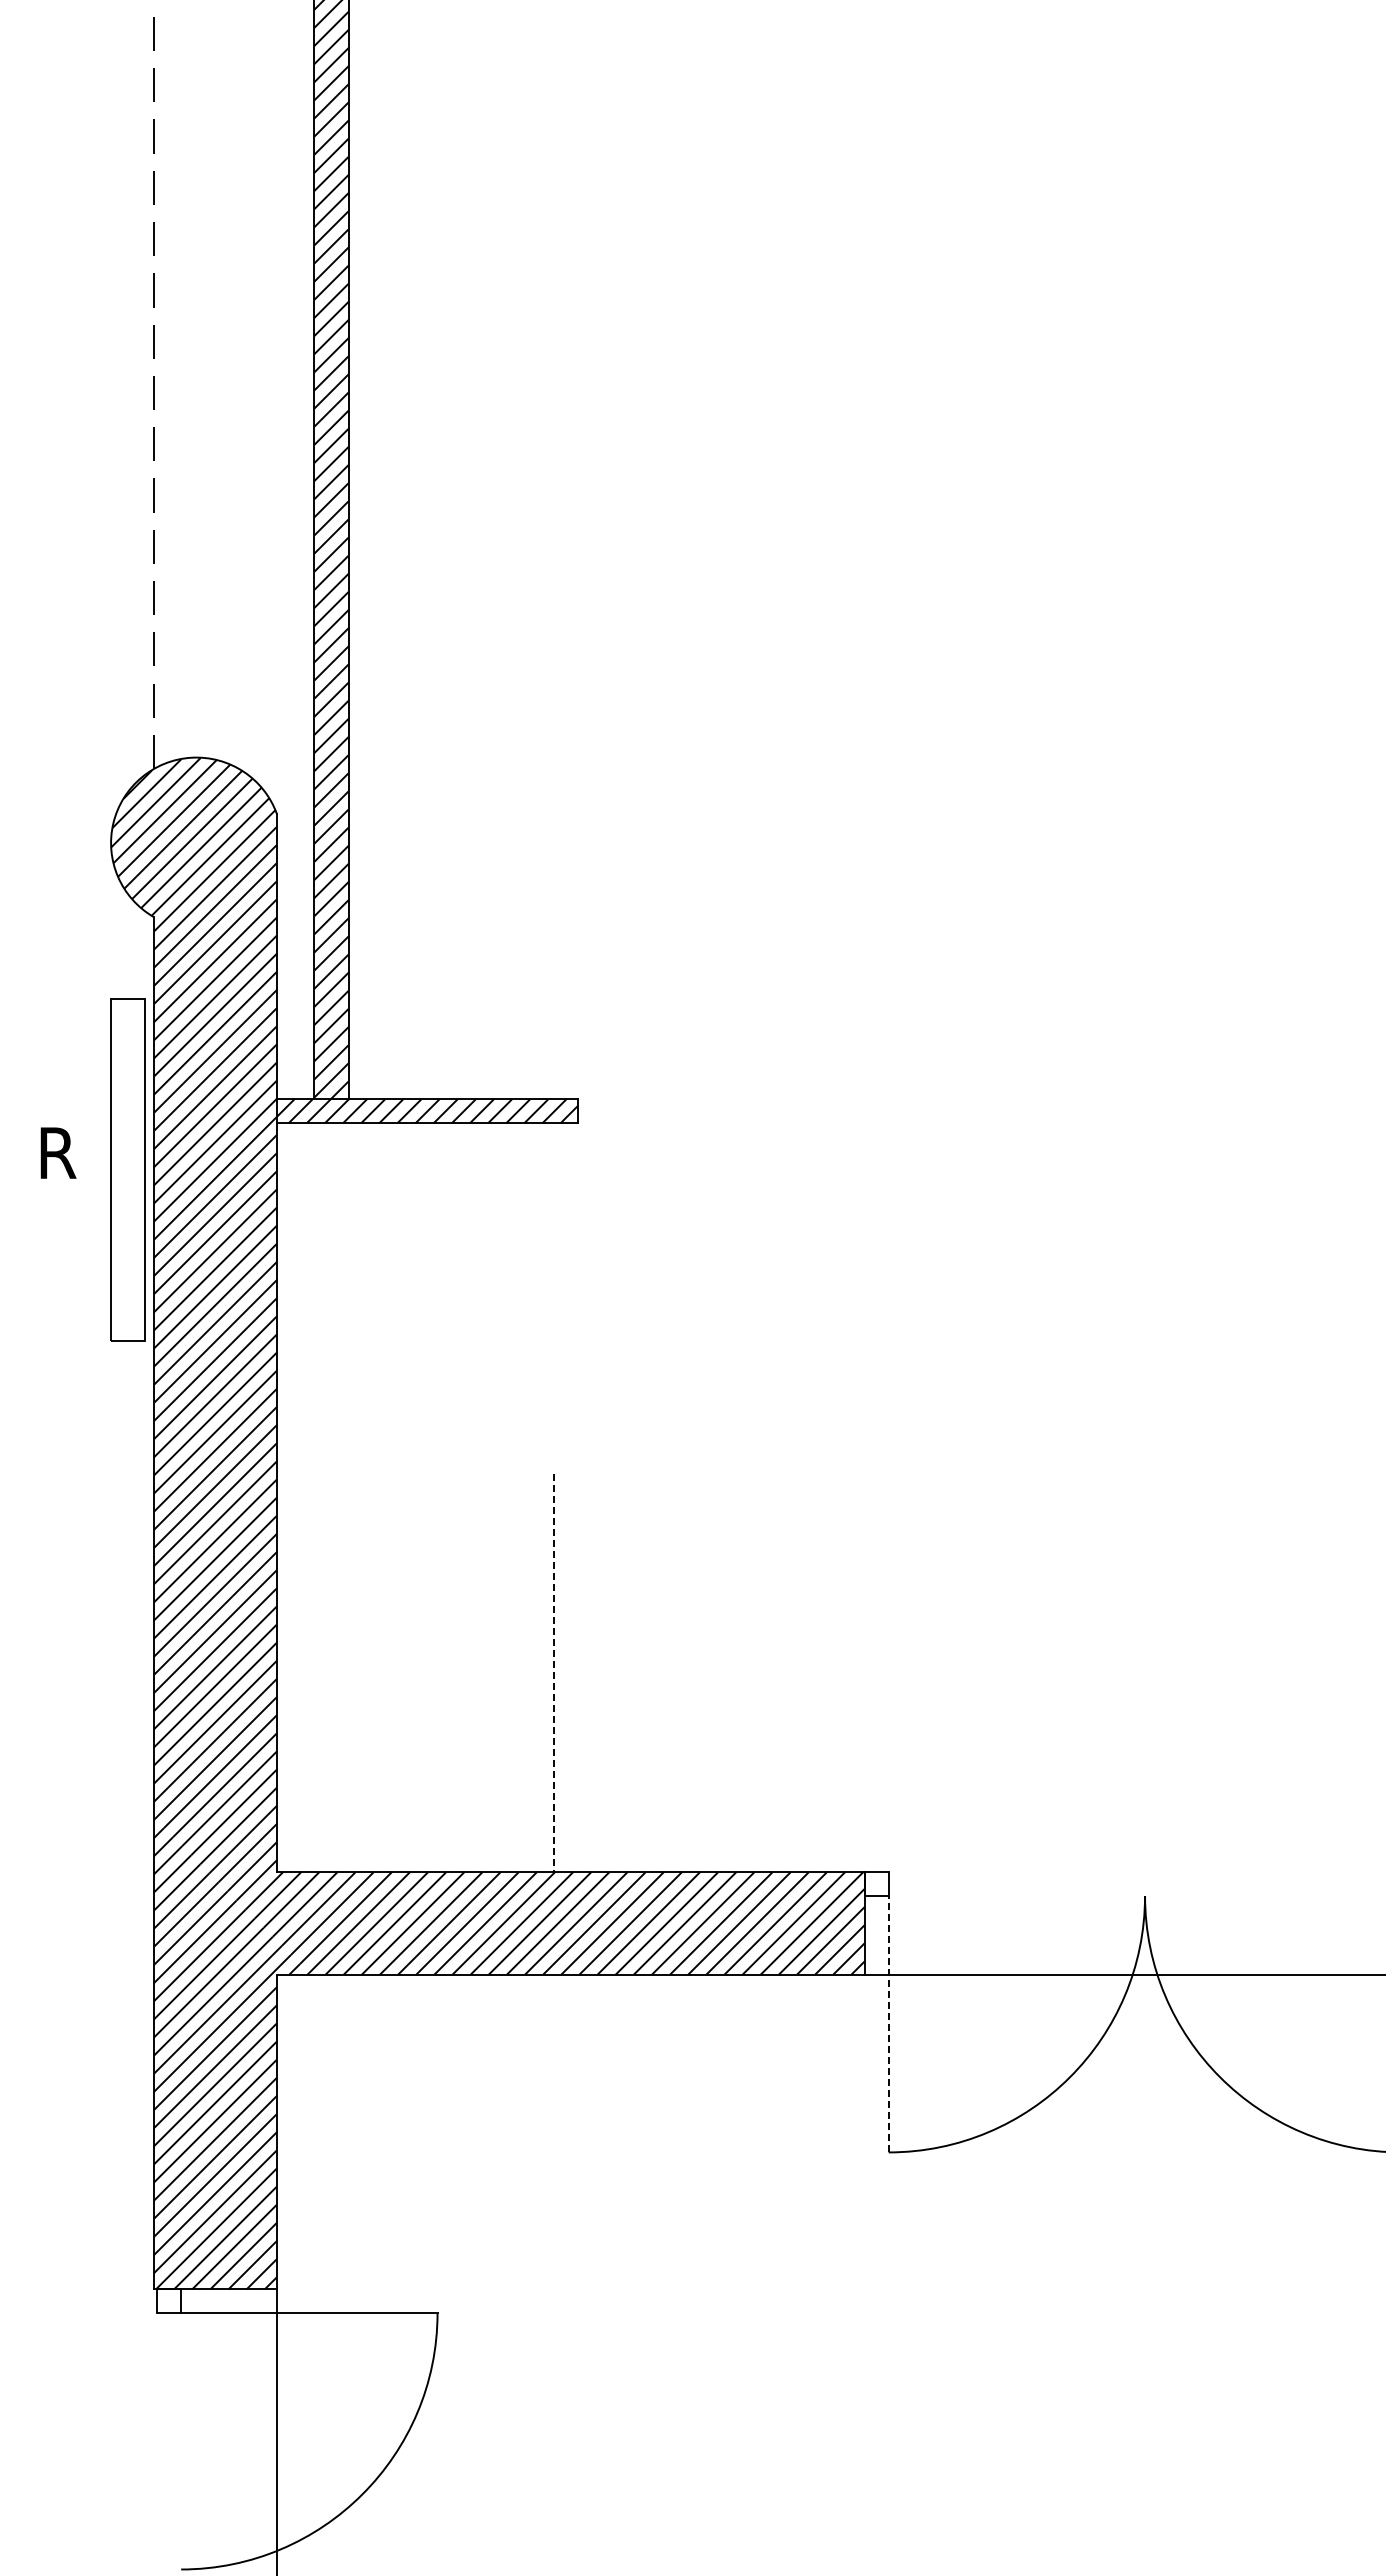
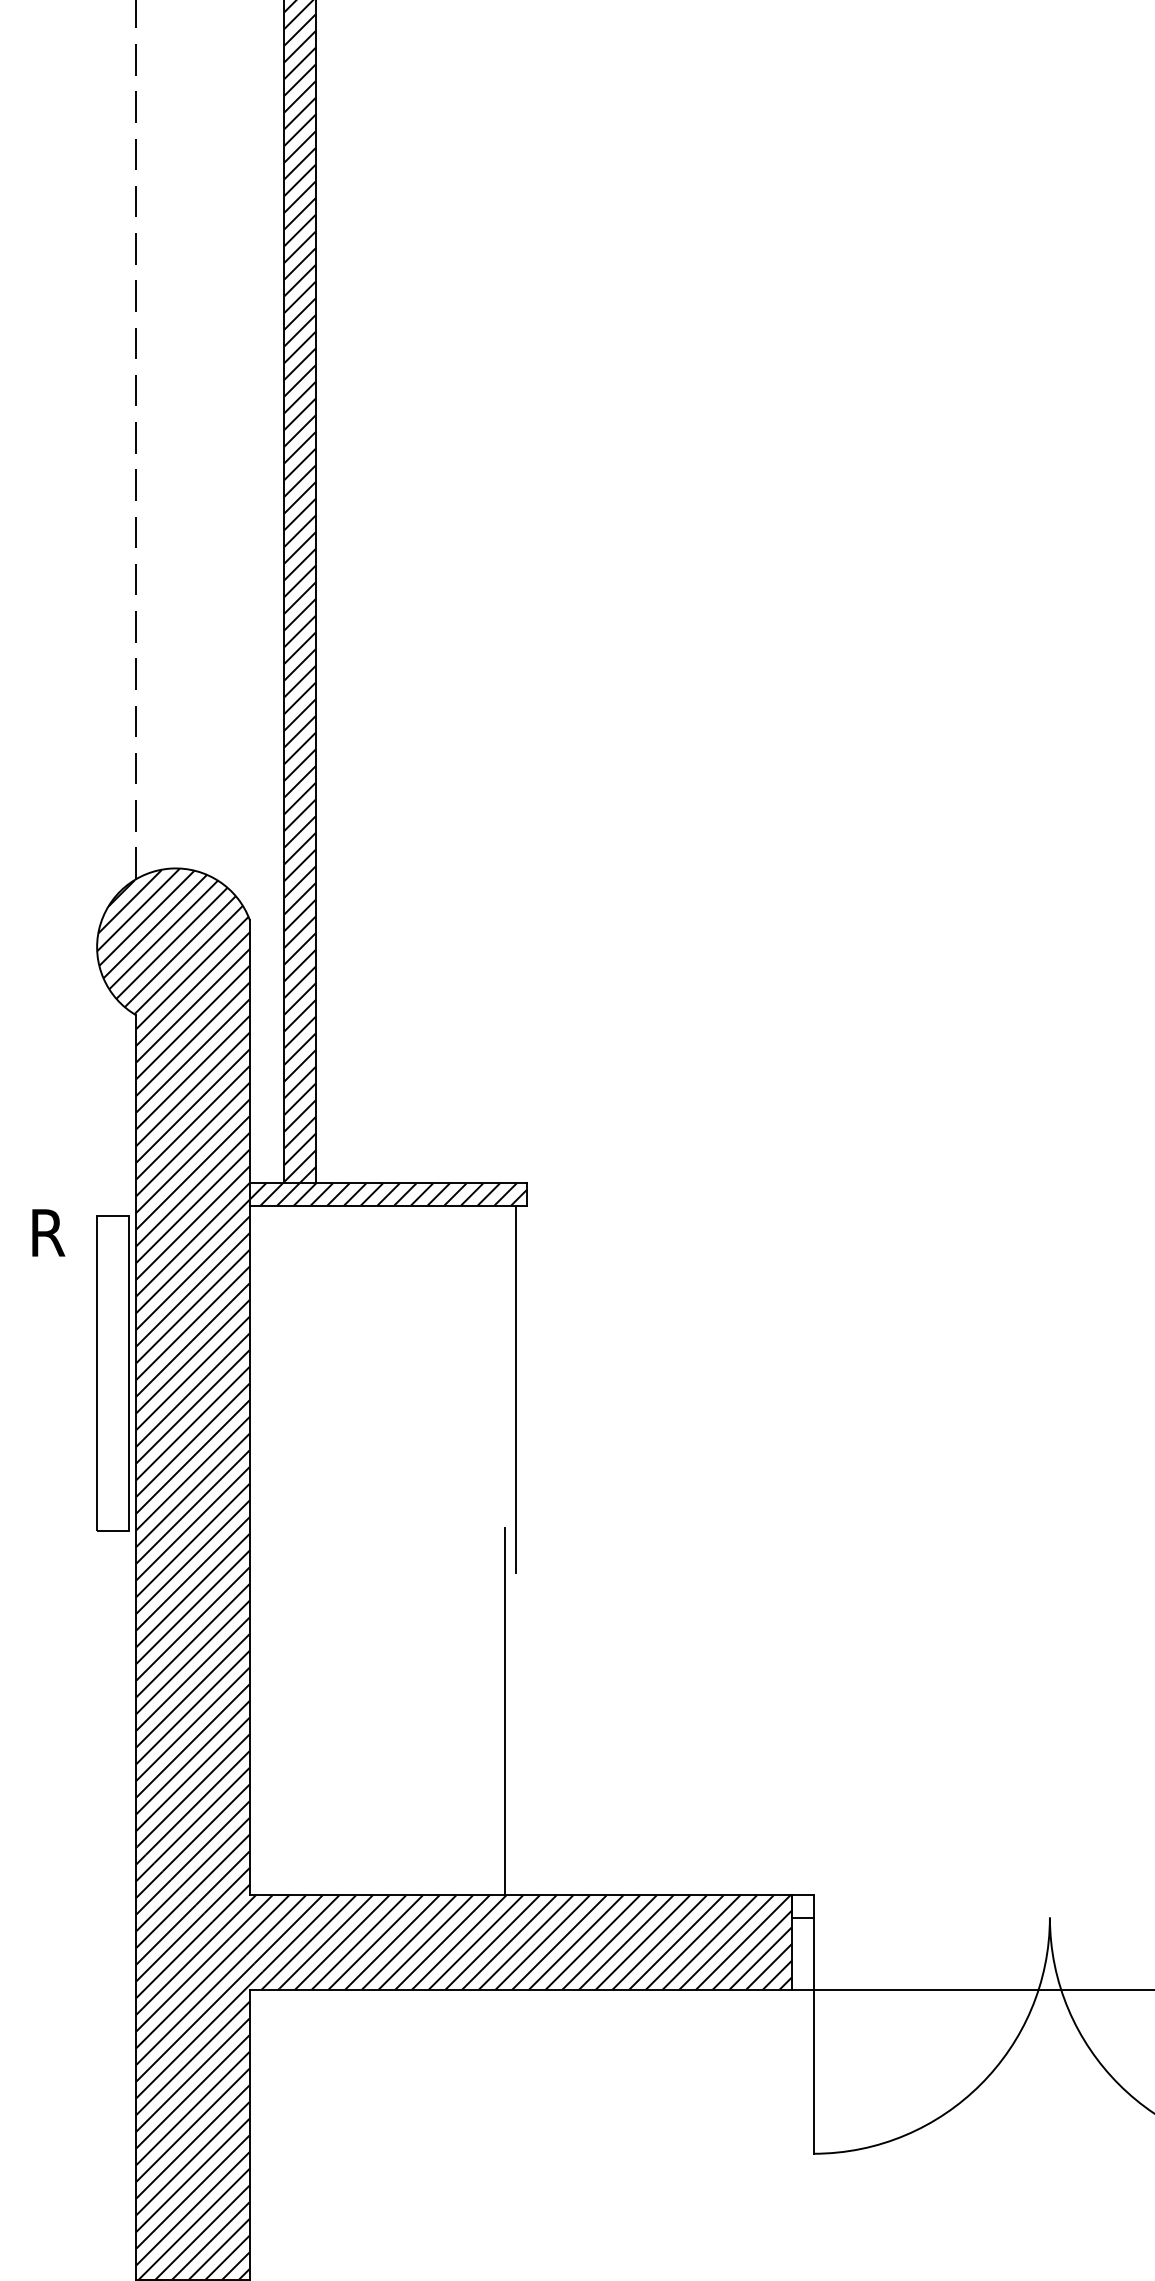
part: (127, 1169) -> (112, 1373), moved
line: (565, 1322) -> (515, 1389), added
line: (553, 1673) -> (504, 1712), dashed -> solid
line: (888, 2023) -> (813, 2034), dashed -> solid

